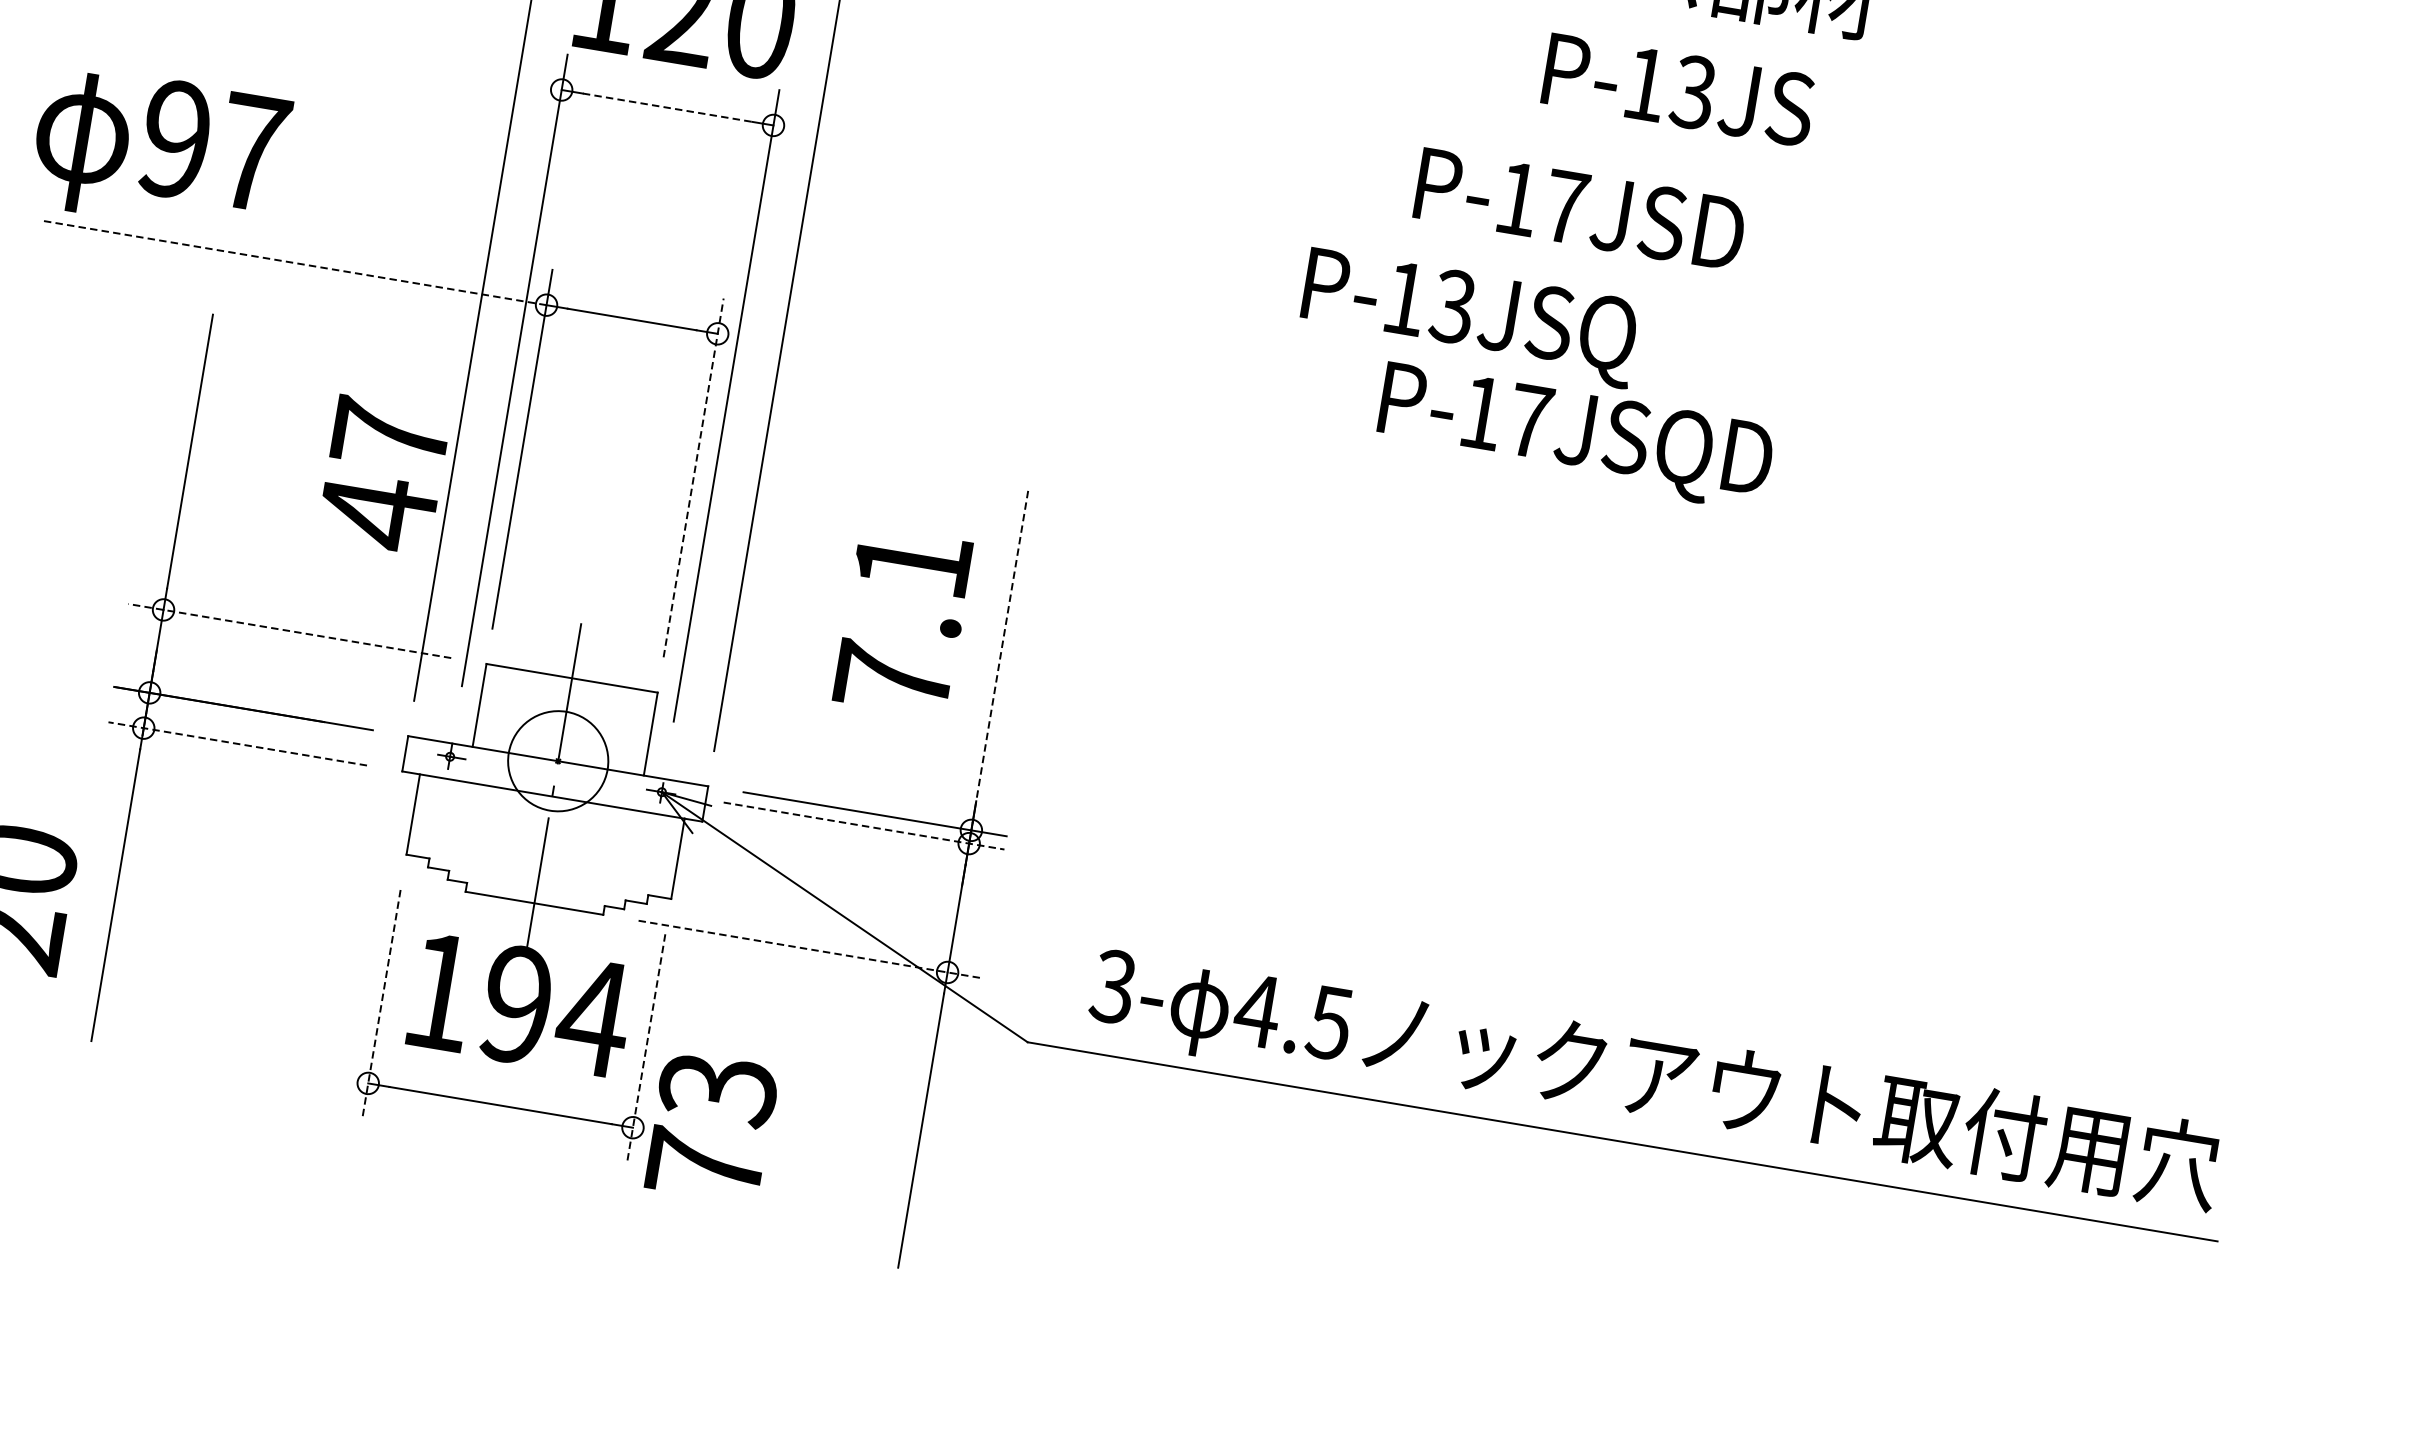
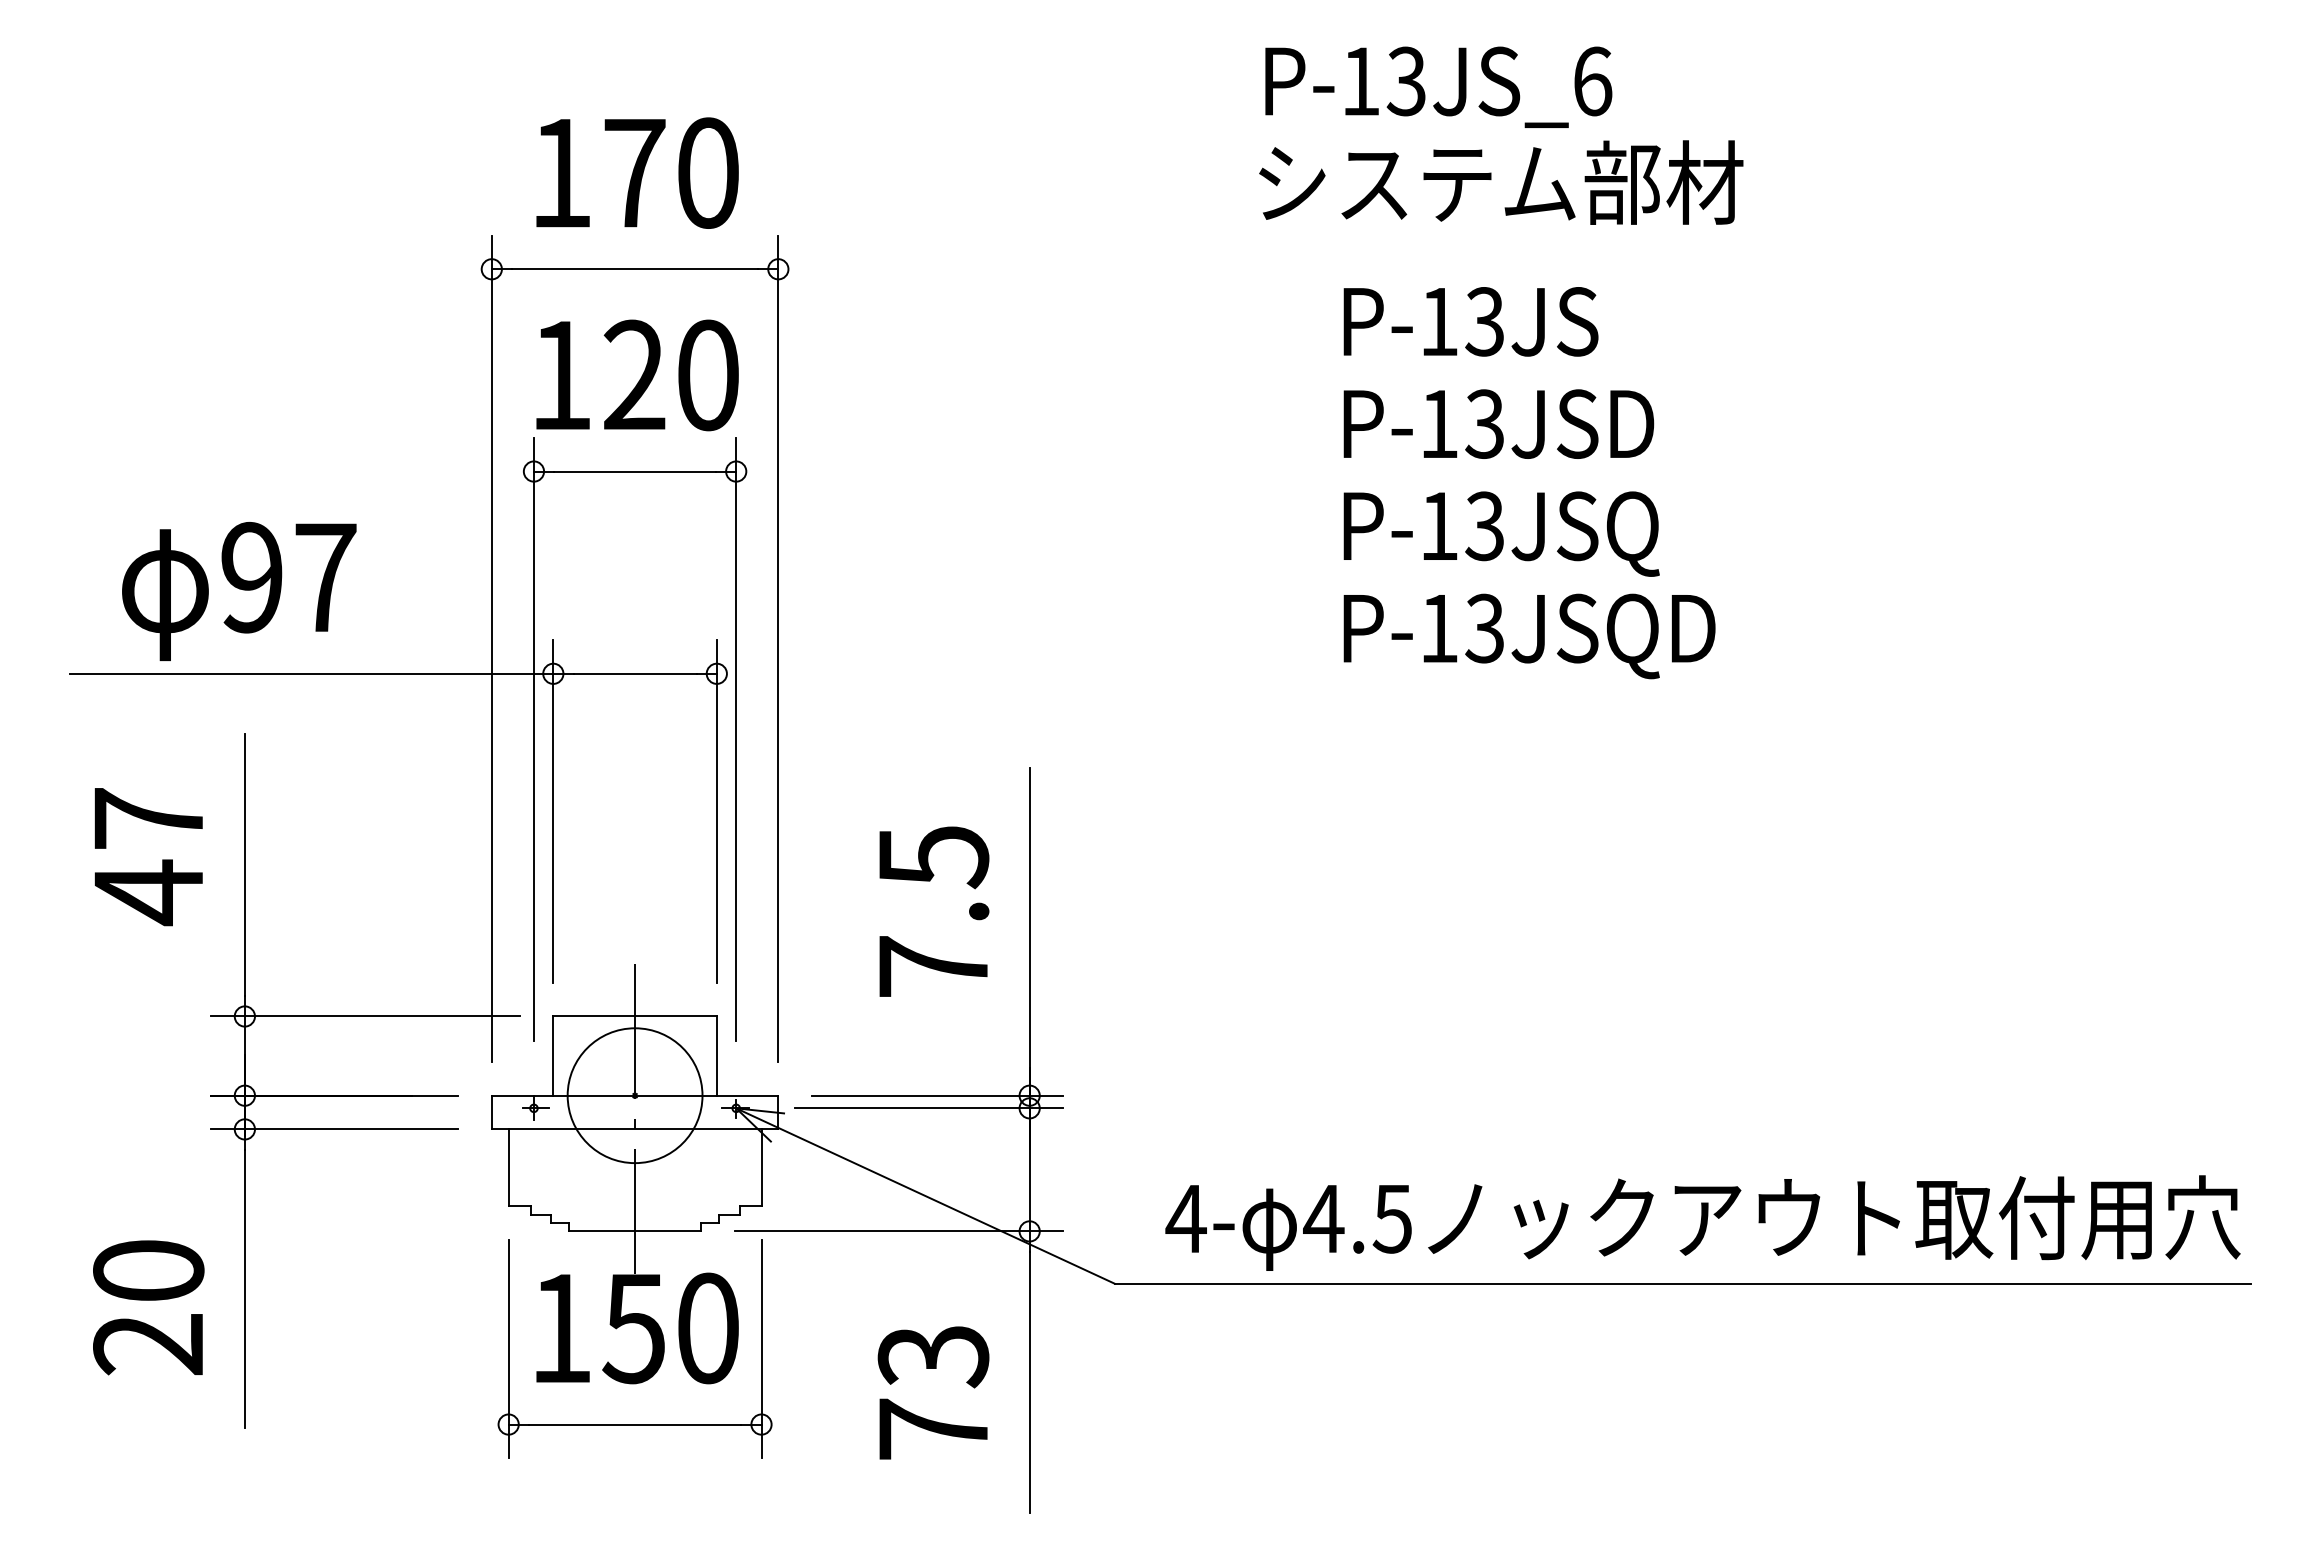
text: (1678, 89) -> (1470, 321), moved
line: (668, 107) -> (635, 471), dashed -> solid
text: (160, 151) -> (239, 591), moved
text: (1565, 206) -> (1484, 423), P-17JSD -> P-13JSD
line: (293, 262) -> (311, 673), dashed -> solid
text: (1469, 317) -> (1501, 533), moved
text: (1529, 420) -> (1484, 628), P-17JSQD -> P-13JSQD
text: (383, 475) -> (148, 857), moved
line: (693, 476) -> (716, 810), dashed -> solid
text: (913, 564) -> (934, 857), 7.1 -> 7.5
line: (288, 630) -> (364, 1016), dashed -> solid
line: (1001, 647) -> (1029, 921), dashed -> solid
line: (237, 743) -> (334, 1129), dashed -> solid
circle: (557, 760) -> (634, 1095), size x1.43
line: (864, 826) -> (929, 1108), dashed -> solid
line: (811, 949) -> (899, 1231), dashed -> solid
text: (1113, 986) -> (1185, 1218), 3- -> 4-
line: (381, 1004) -> (508, 1349), dashed -> solid
text: (555, 1011) -> (671, 1328), 194 -> 150
line: (646, 1049) -> (761, 1349), dashed -> solid
text: (711, 1126) -> (933, 1392), moved

